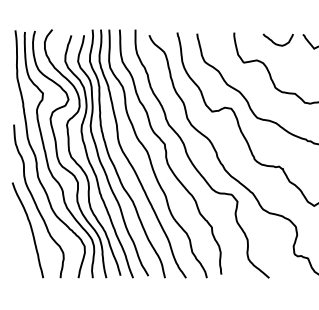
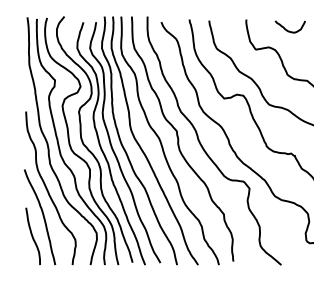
curve: (20, 249) -> (32, 236), added

